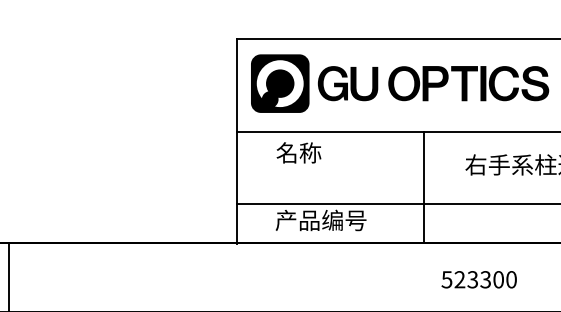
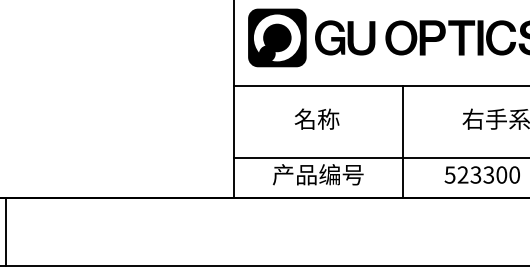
text: (298, 152) -> (316, 118), moved
line: (423, 187) -> (402, 141), moved
text: (478, 279) -> (481, 174), moved

